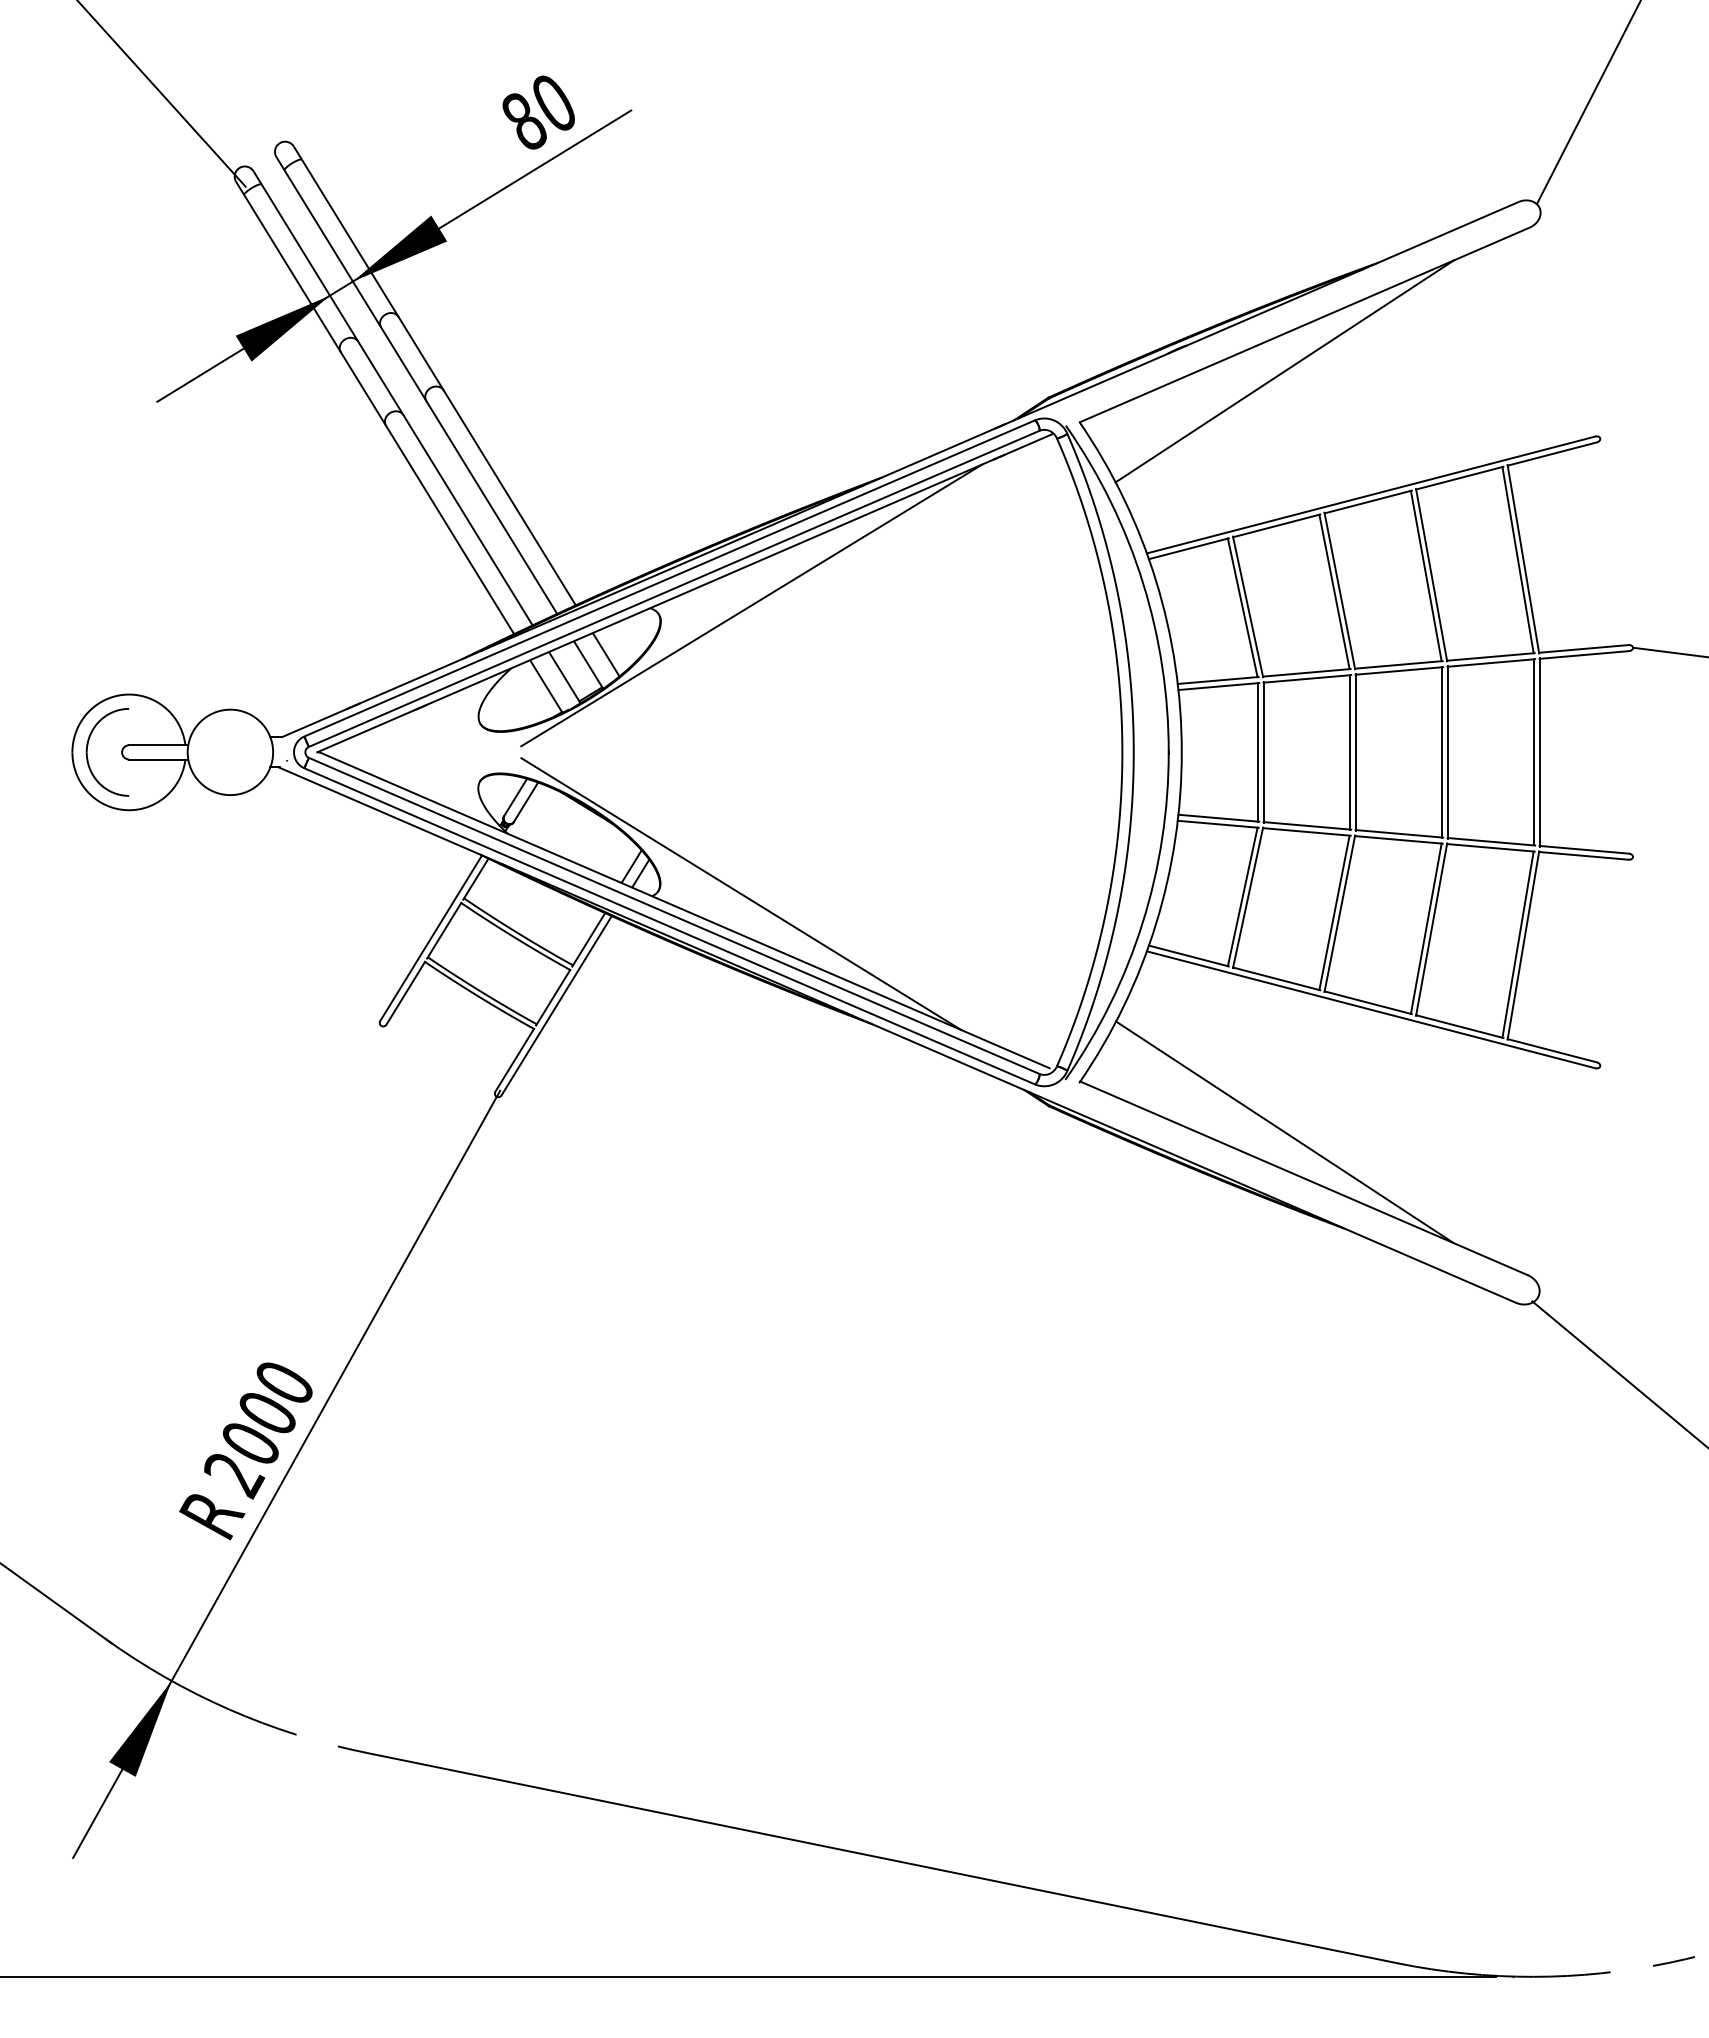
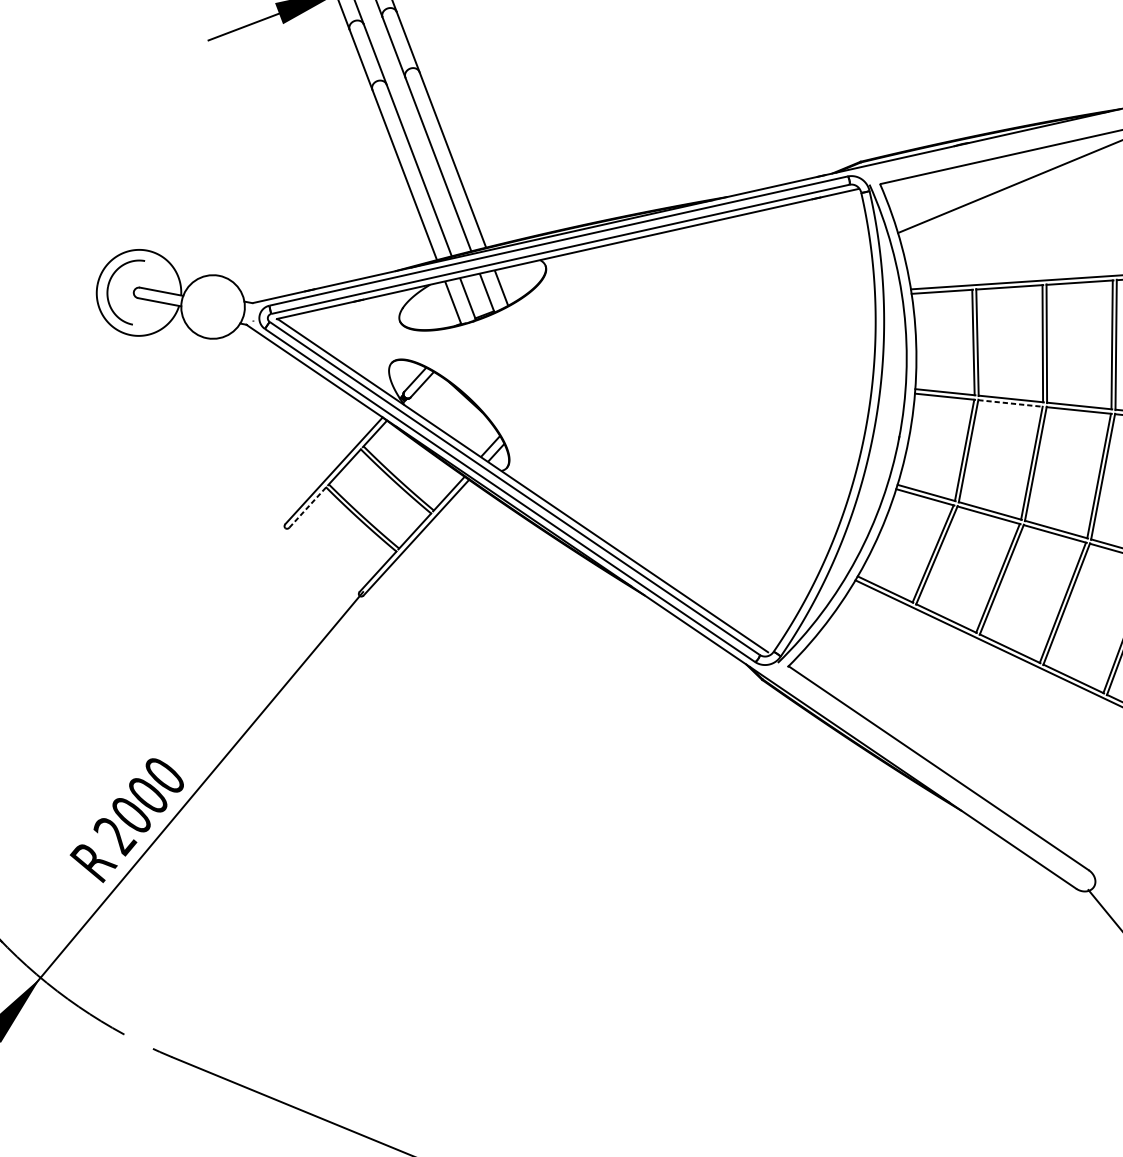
line: (751, 605) -> (614, 272), removed
line: (1307, 678) -> (1010, 403), solid -> dashed
line: (741, 893) -> (567, 481), removed
line: (405, 993) -> (307, 507), solid -> dashed
line: (1284, 1132) -> (930, 731), removed

